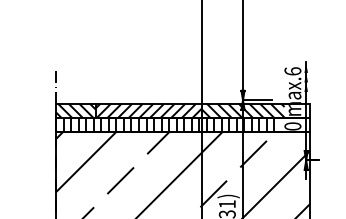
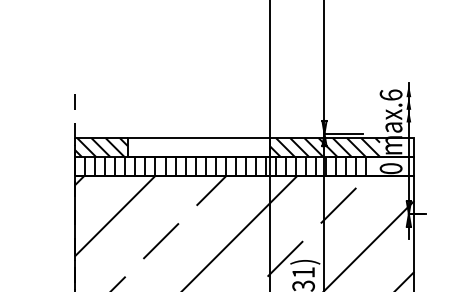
hatch: (148, 110) -> (198, 147), removed

